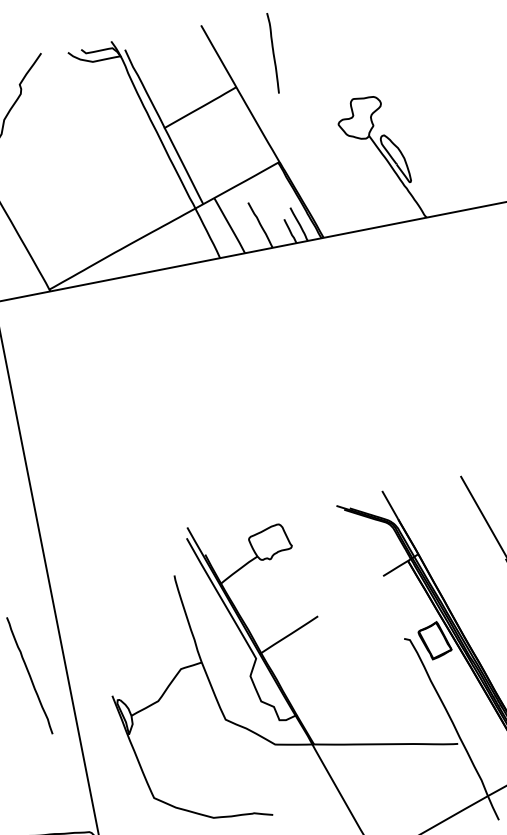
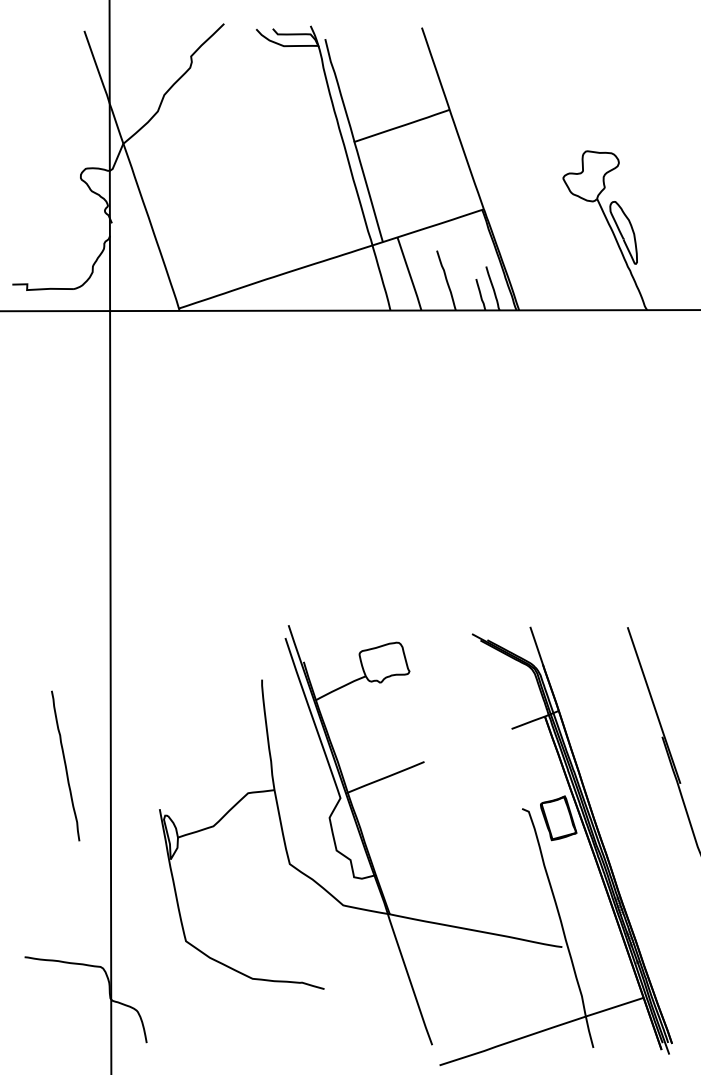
curve: (273, 53) -> (501, 77), removed

